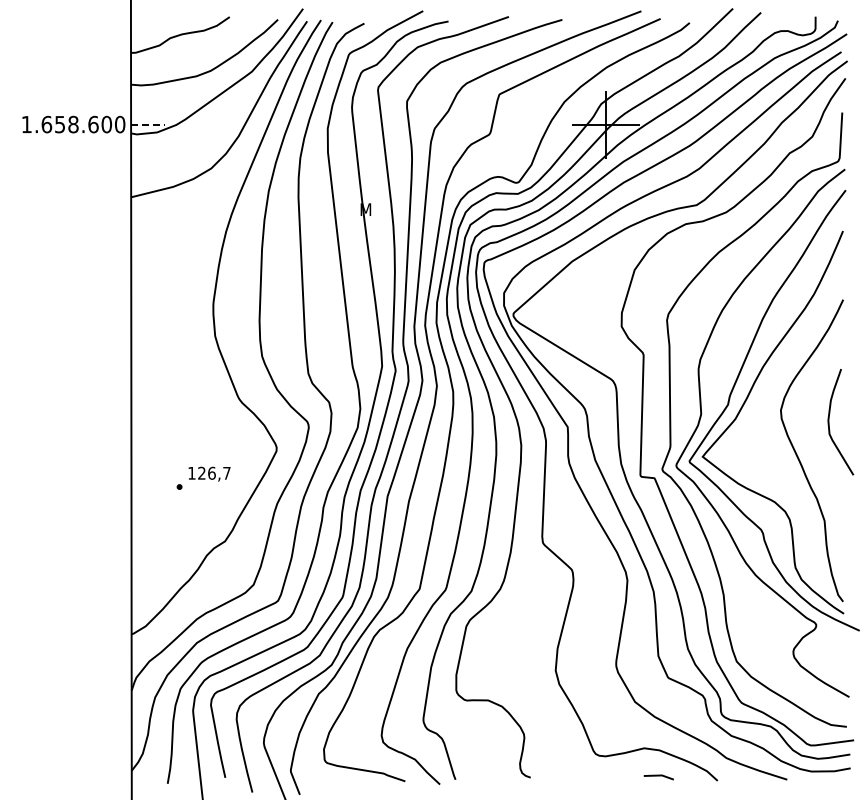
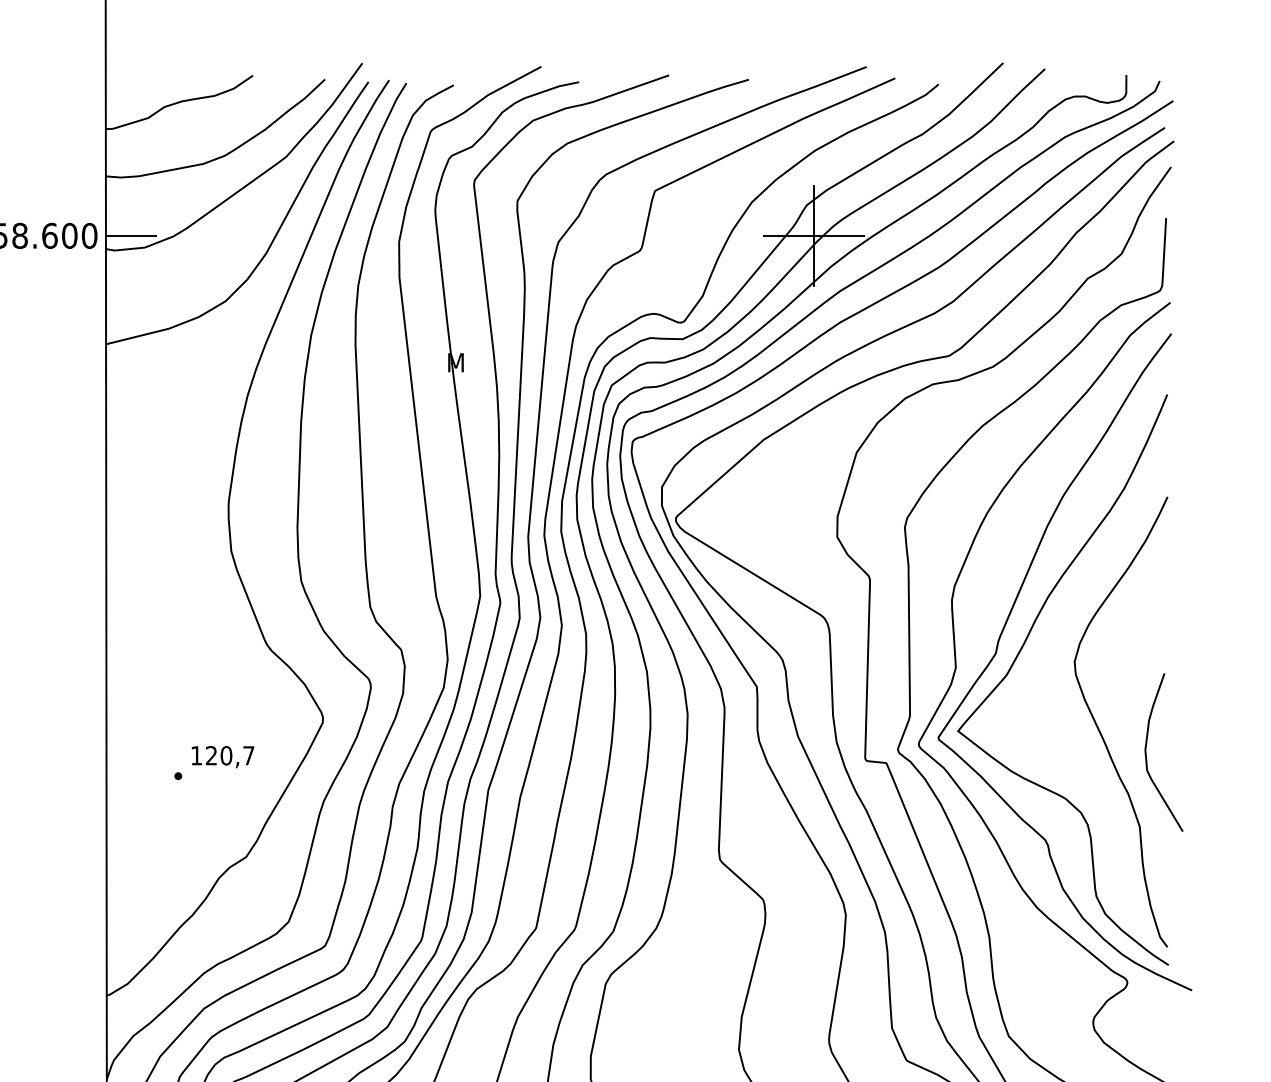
line: (148, 124) -> (131, 235), dashed -> solid
curve: (829, 422) -> (1147, 753), moved
text: (211, 472) -> (225, 754), 126,7 -> 120,7

